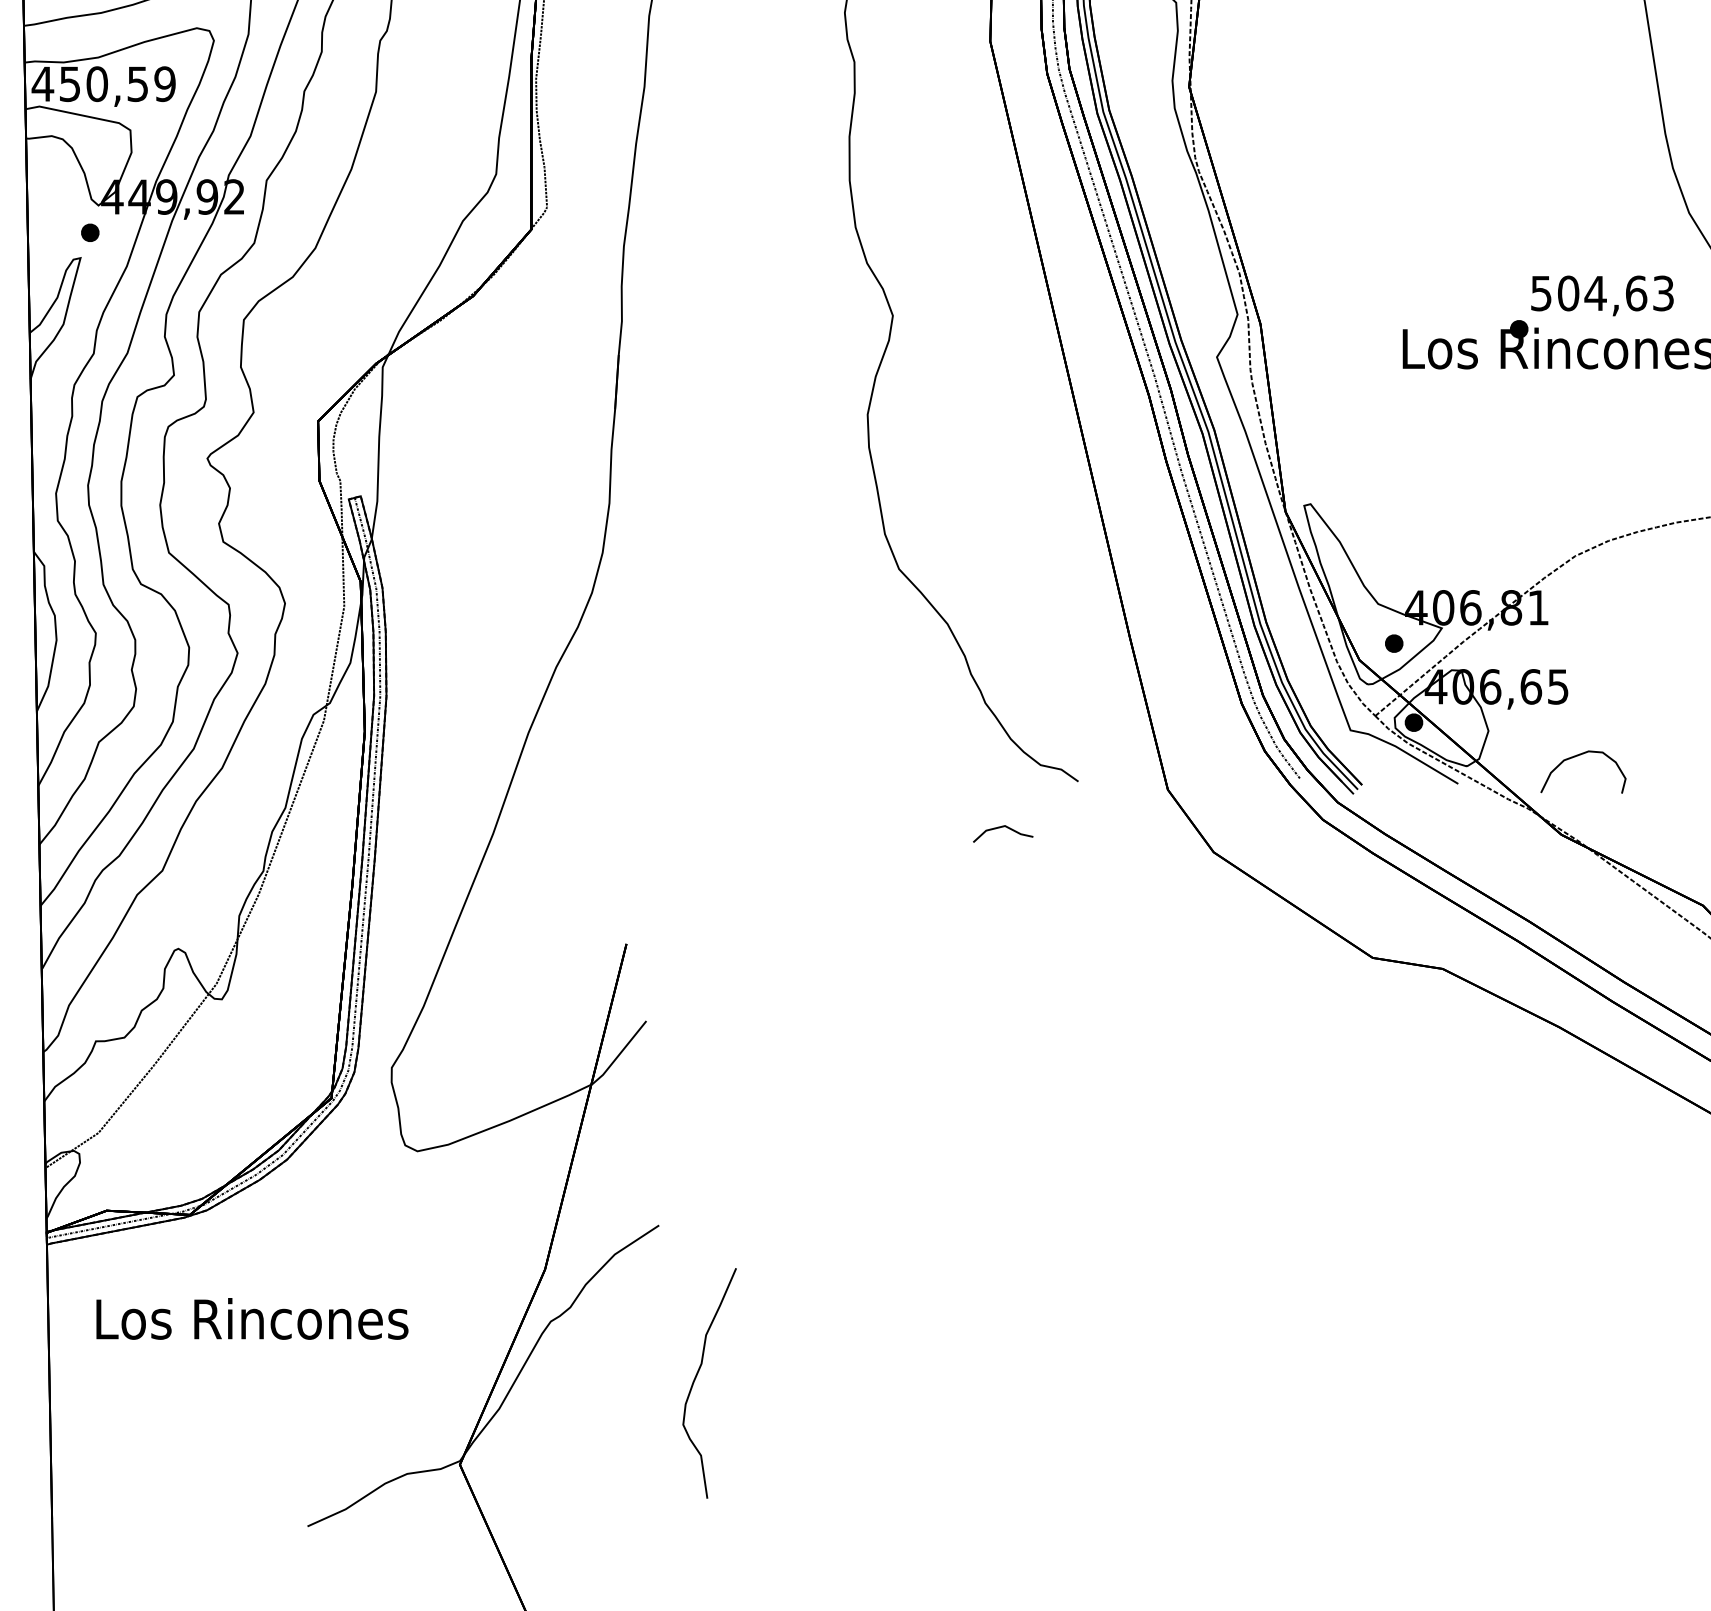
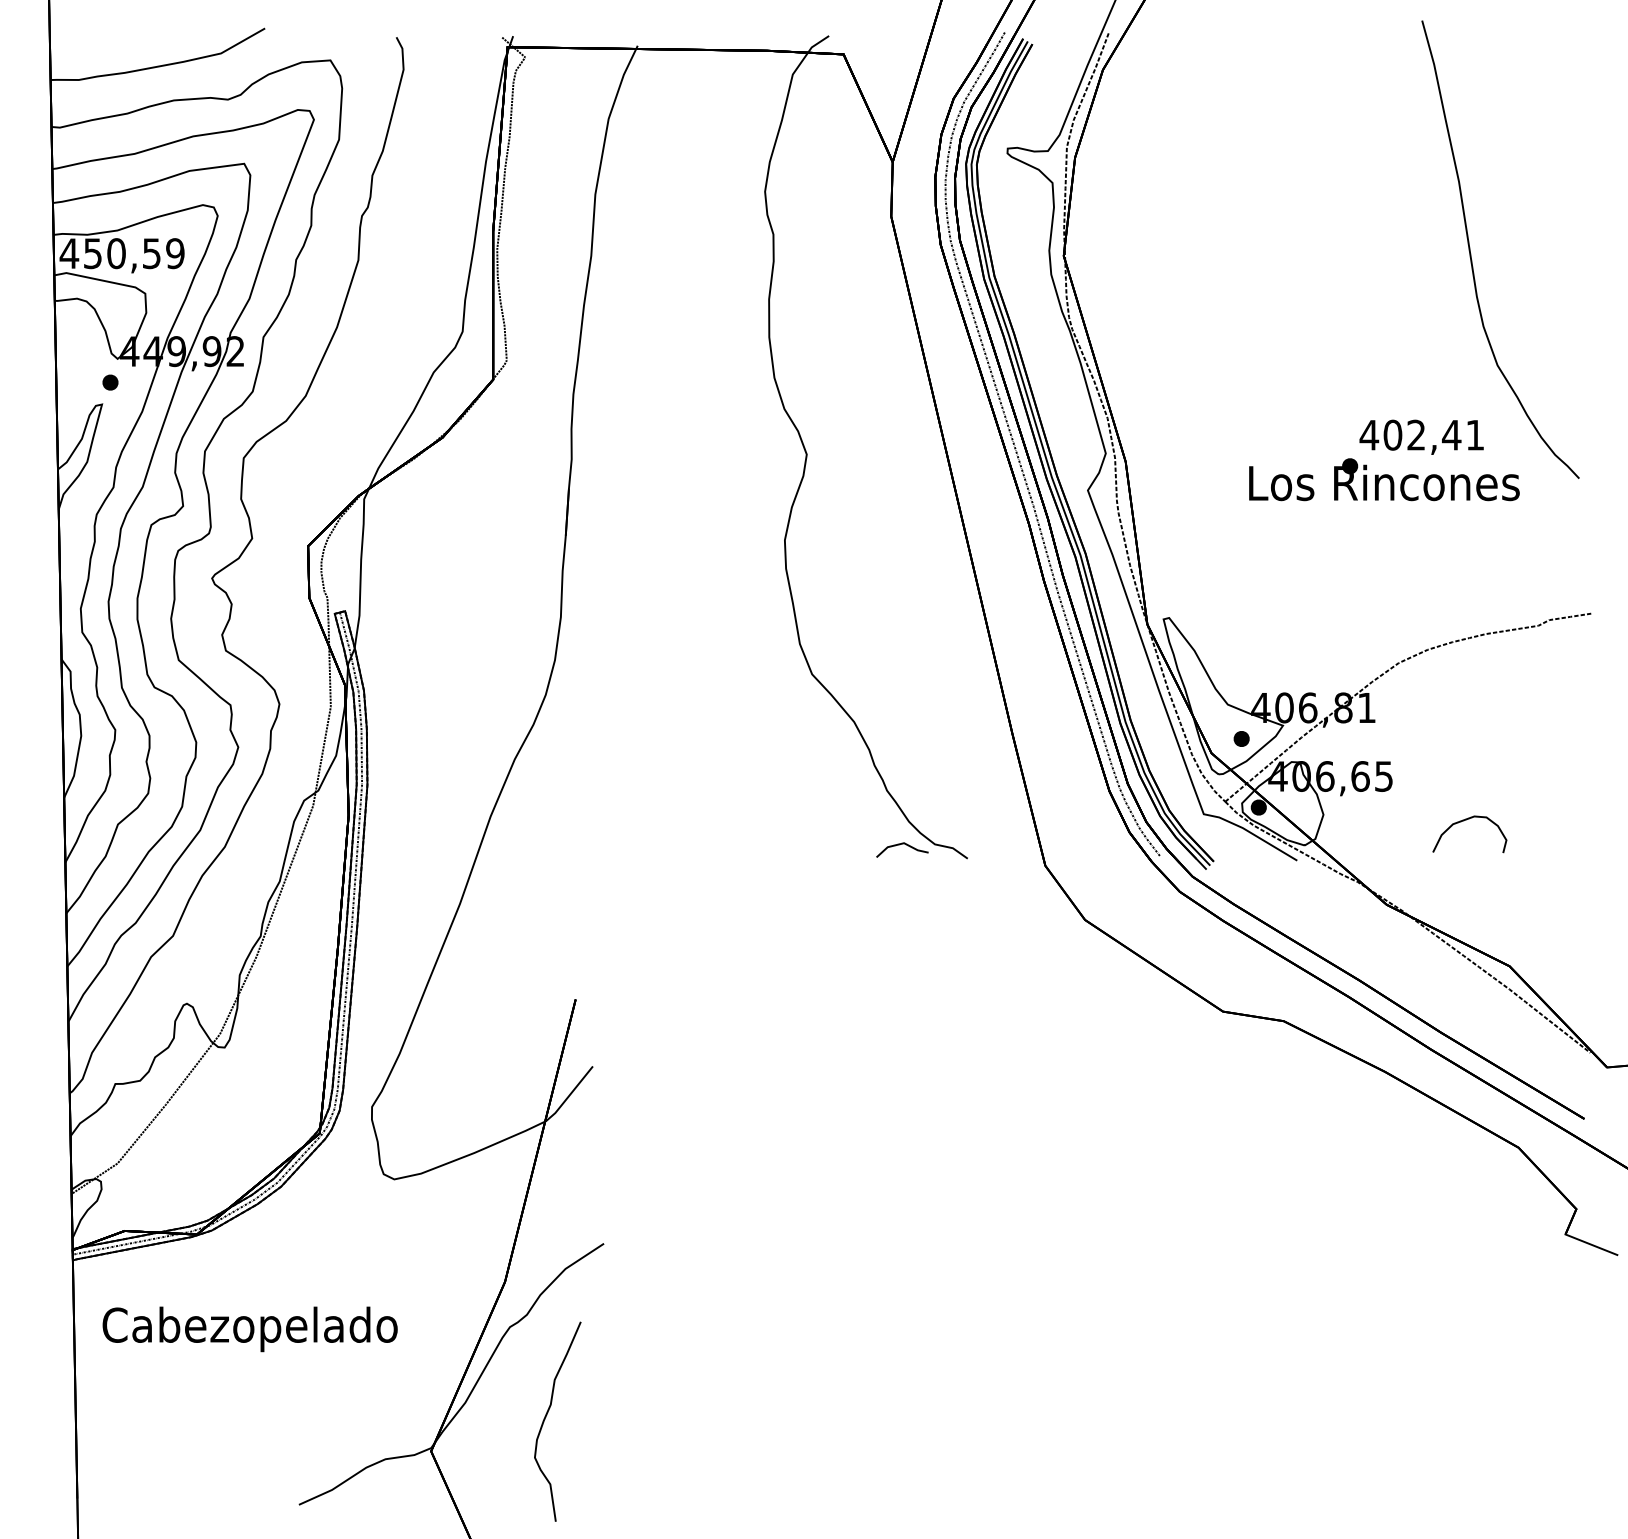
text: (1601, 292) -> (1421, 434), 504,63 -> 402,41
curve: (1579, 756) -> (1466, 820), moved
line: (1003, 827) -> (902, 844), moved
text: (250, 1324) -> (249, 1329), Los Rincones -> Cabezopelado
curve: (697, 1376) -> (547, 1415), moved

